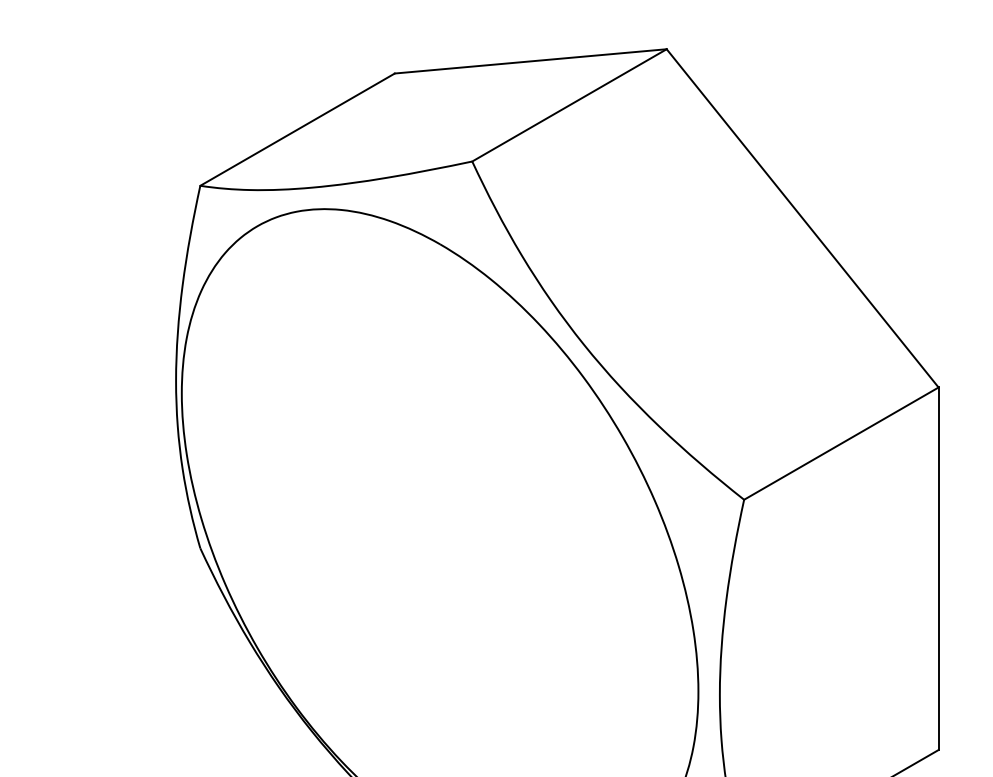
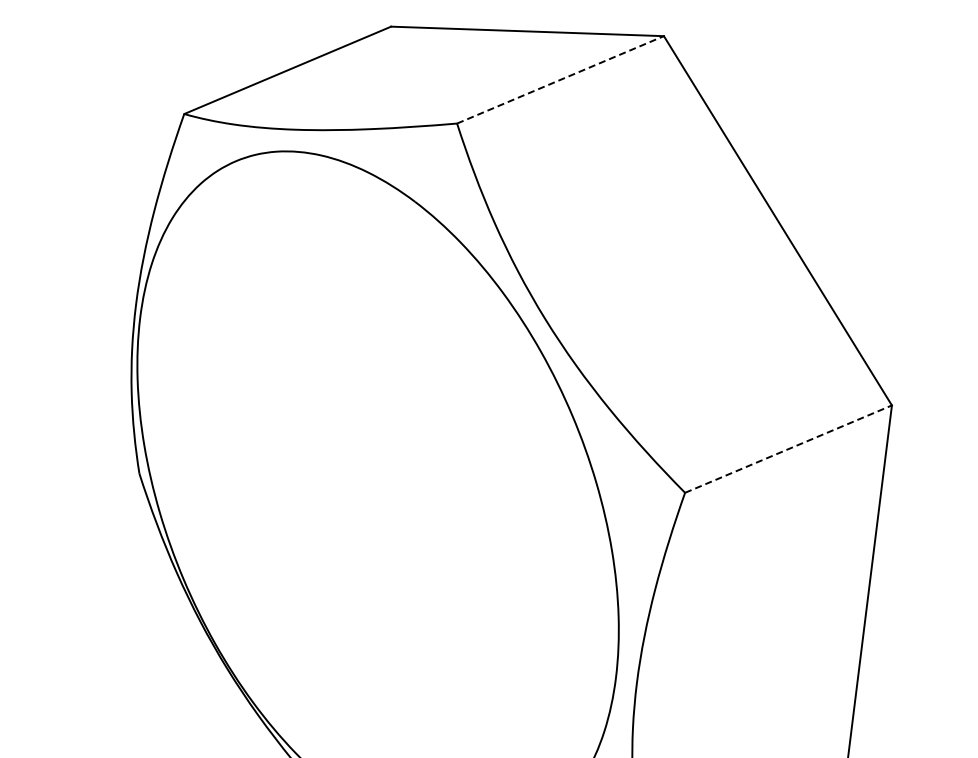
line: (569, 105) -> (560, 79), solid -> dashed
line: (841, 443) -> (788, 449), solid -> dashed

